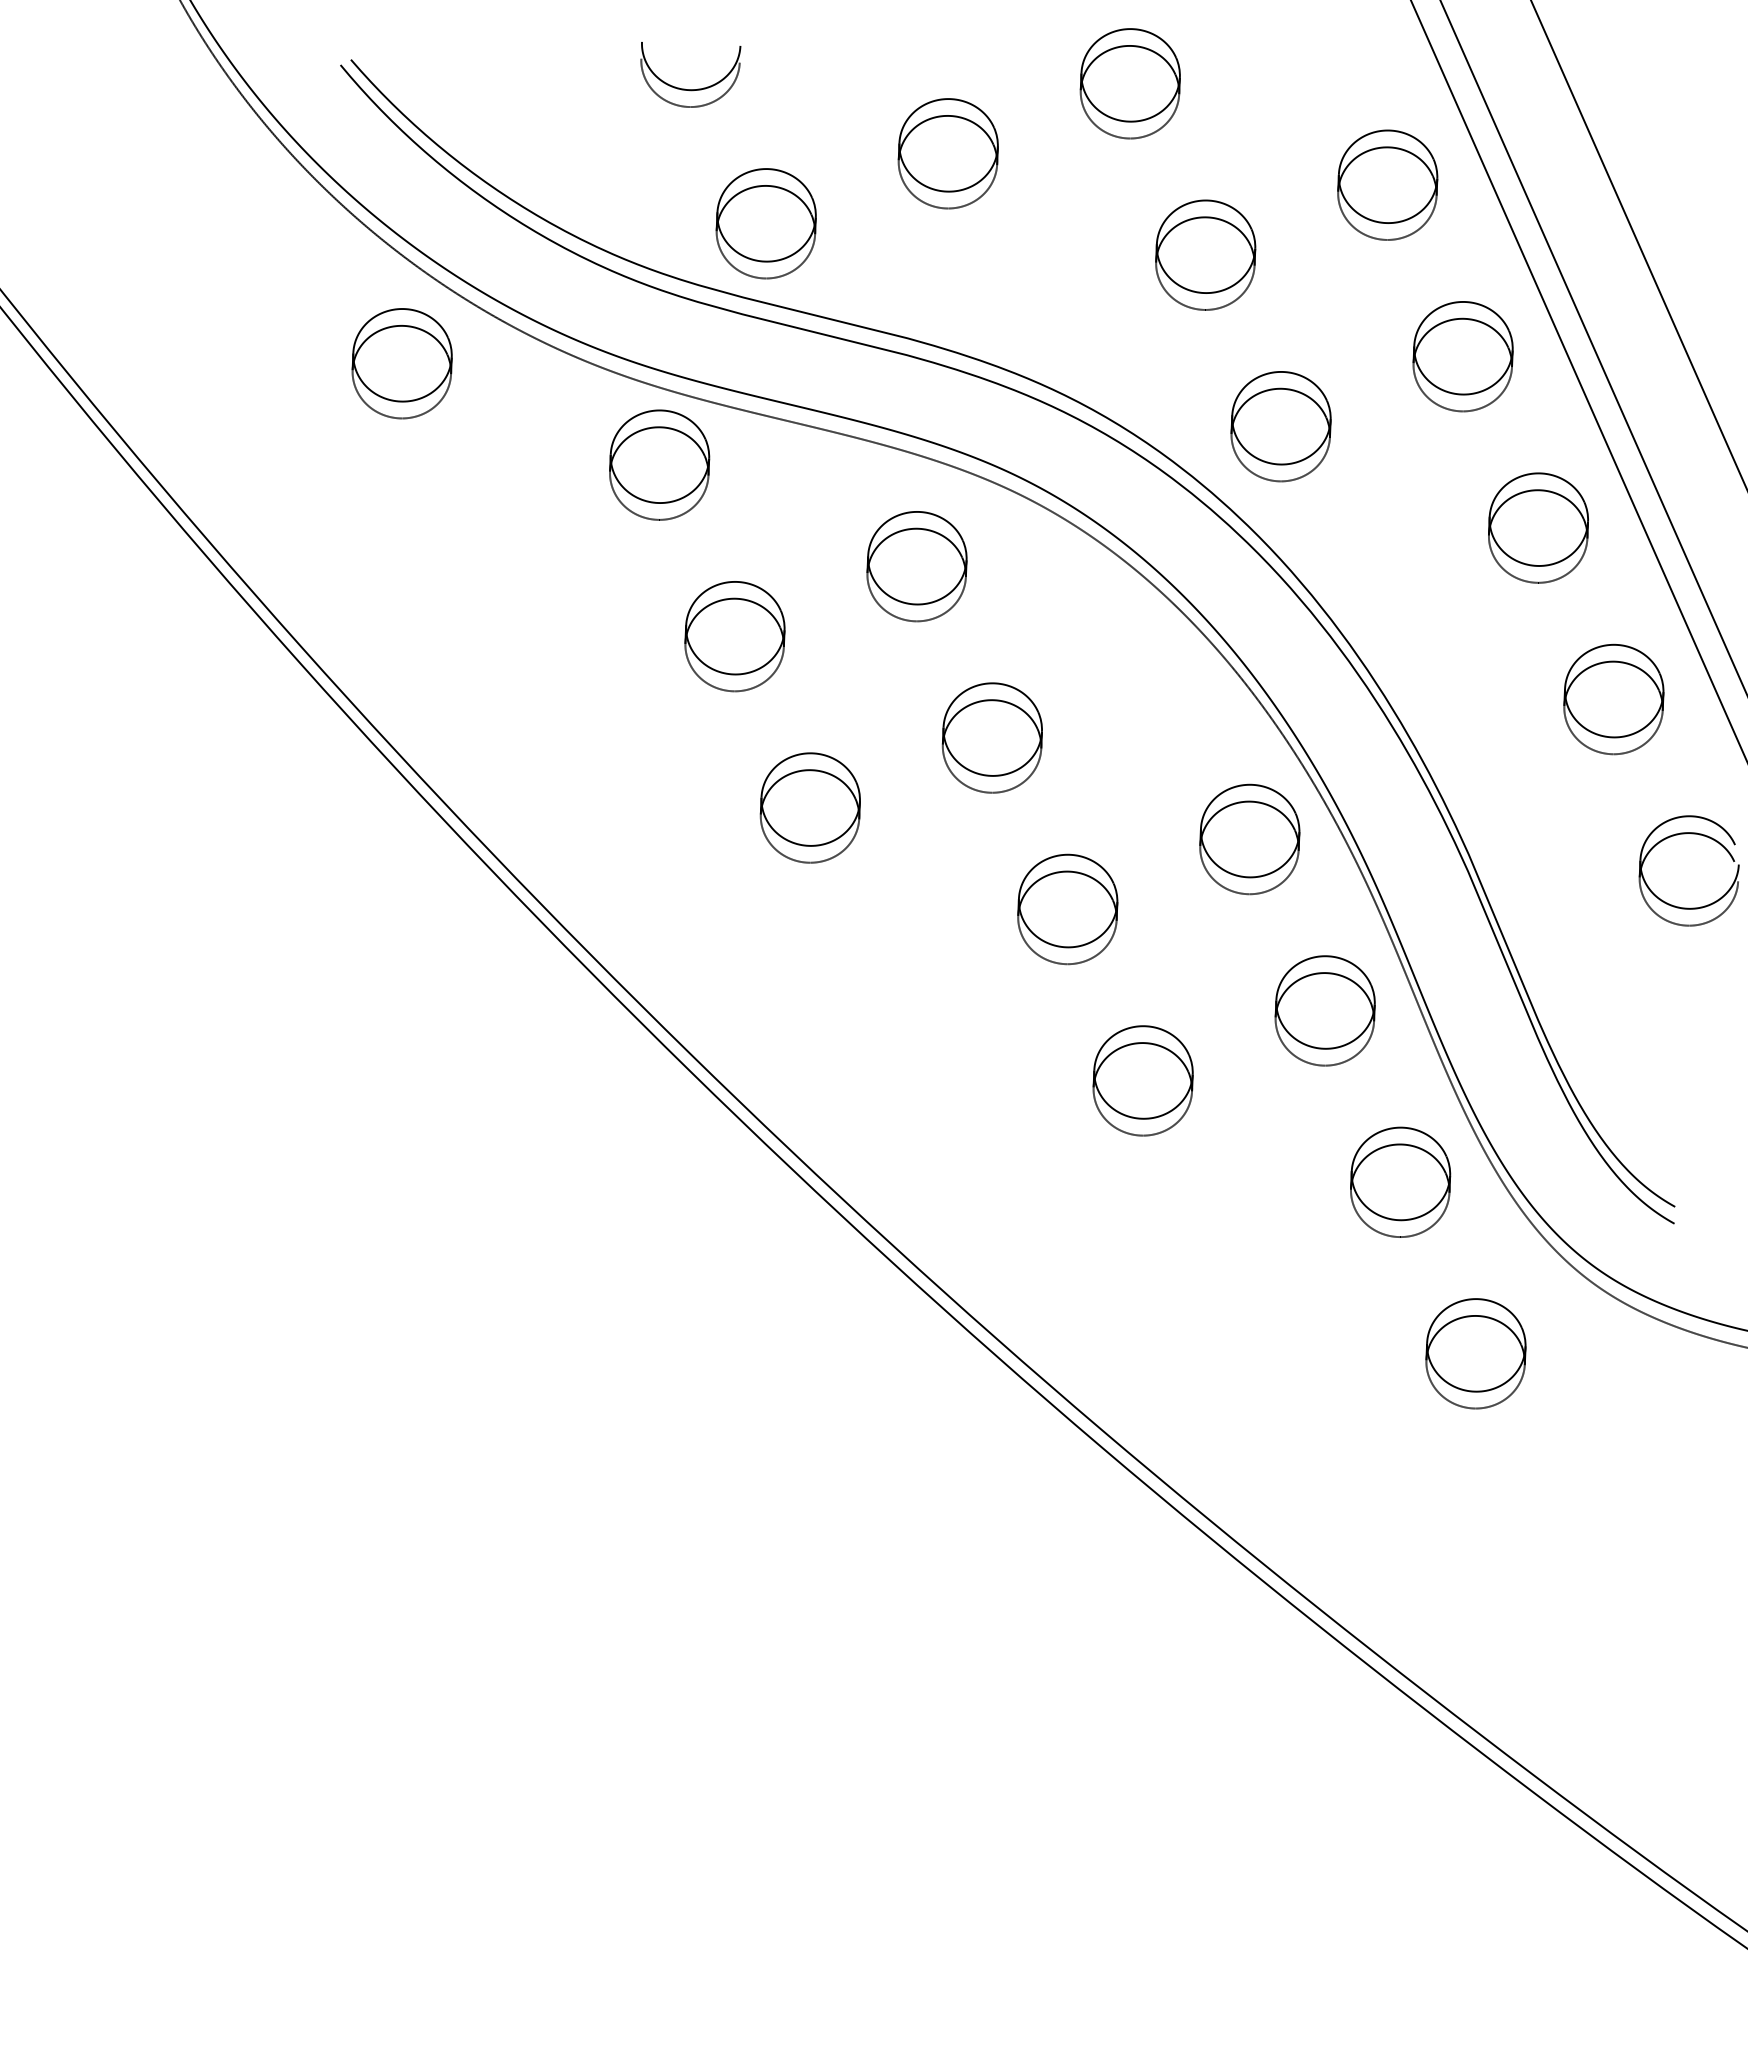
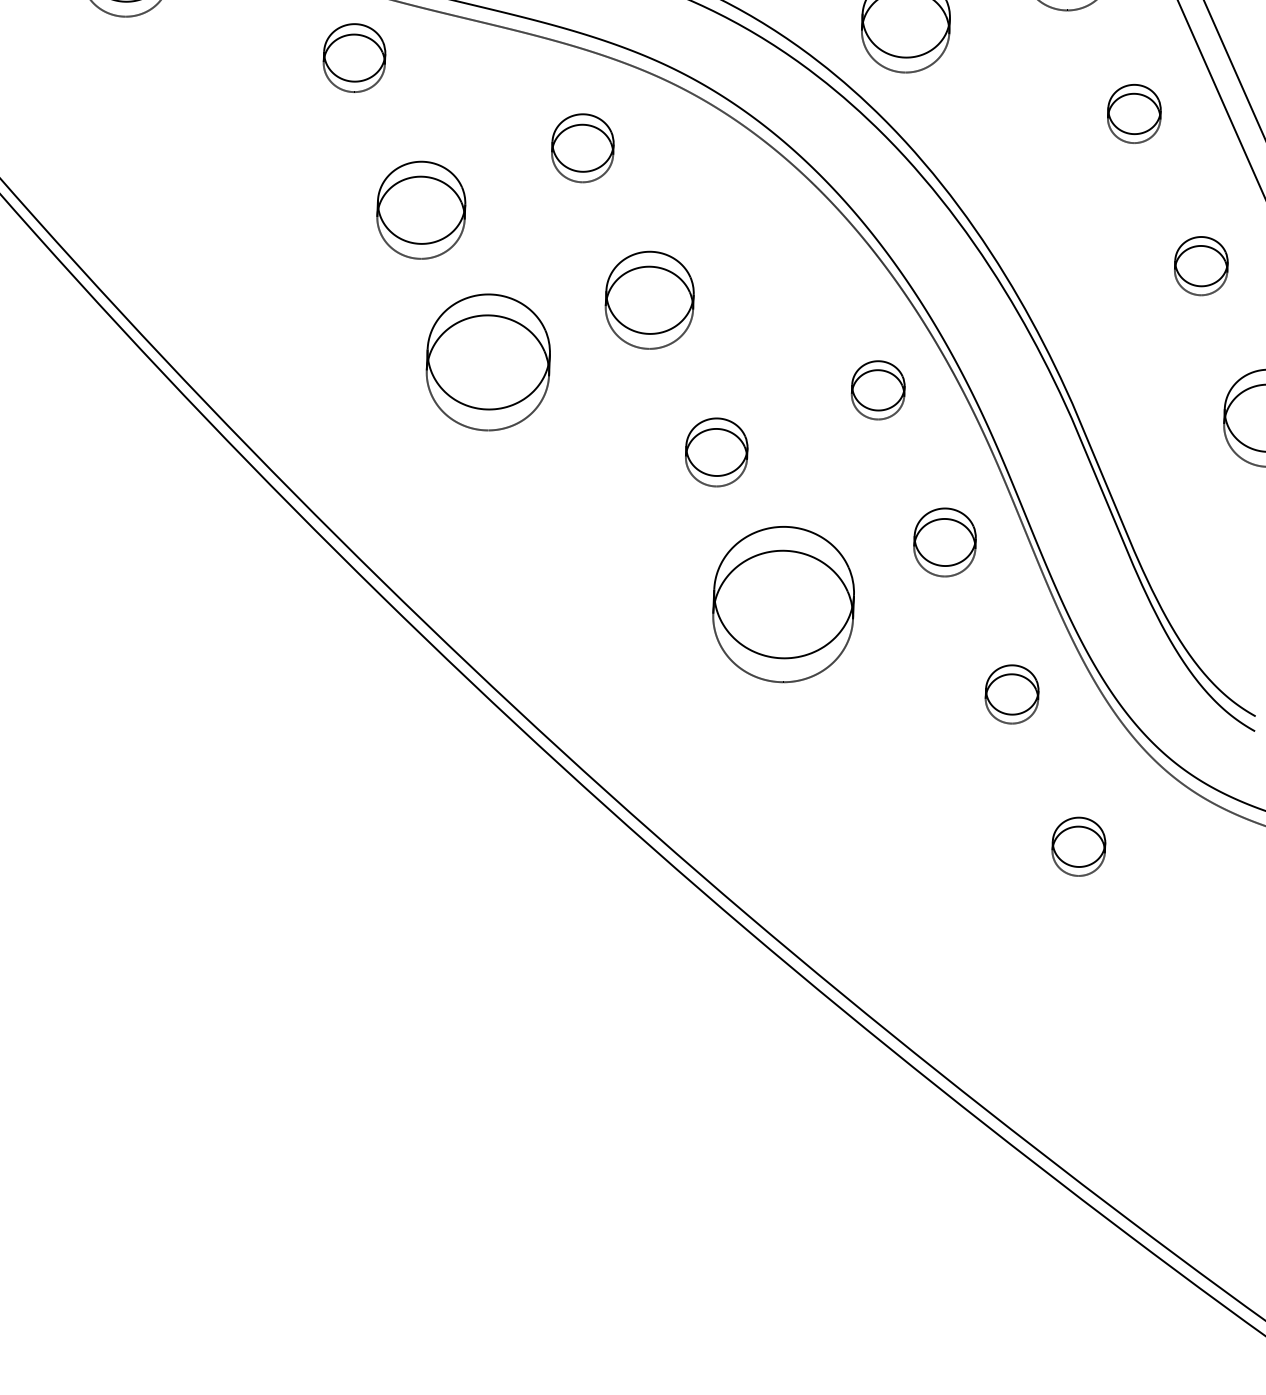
part: (659, 464) -> (354, 57), size x0.7
part: (1538, 527) -> (1134, 113), size x0.6
part: (916, 566) -> (582, 148), size x0.7
part: (1613, 699) -> (1200, 266), size x0.6
part: (809, 807) -> (487, 361), size x1.4
part: (1249, 839) -> (877, 390), size x0.6
part: (1067, 909) -> (716, 452), size x0.7
part: (1324, 1010) -> (944, 542), size x0.7
part: (1142, 1080) -> (782, 604), size x1.6
part: (1400, 1181) -> (1011, 693), size x0.6
part: (1475, 1353) -> (1078, 846), size x0.6

